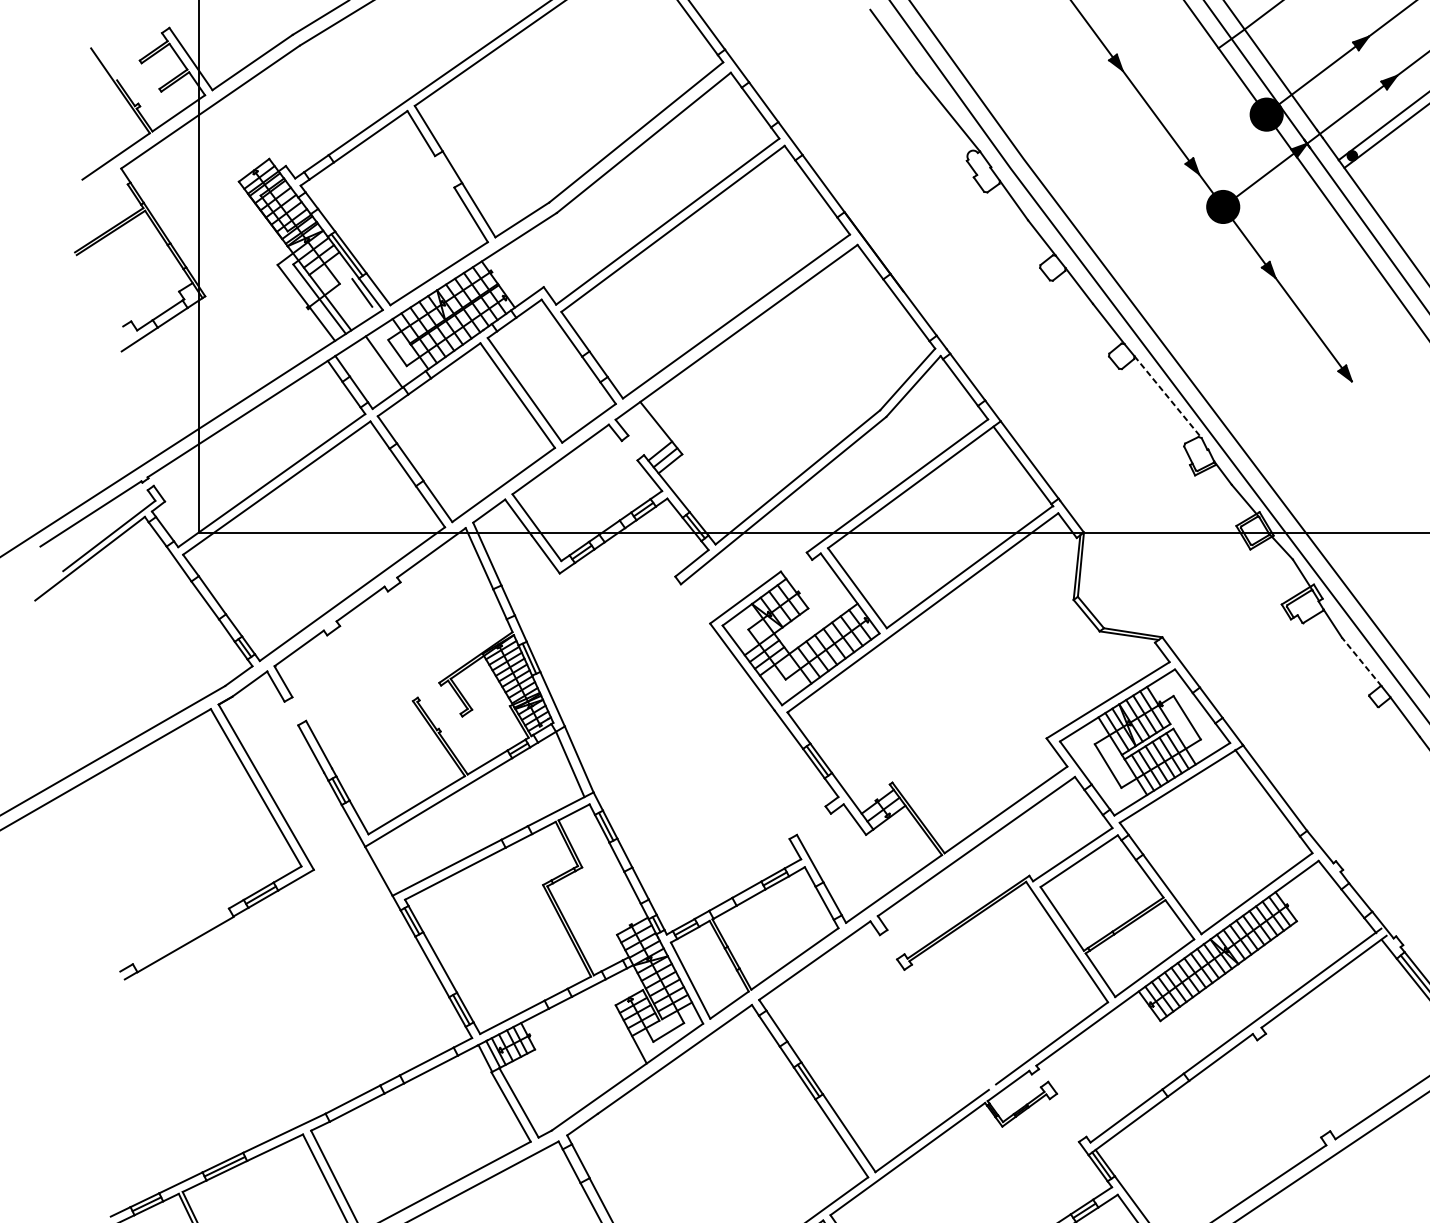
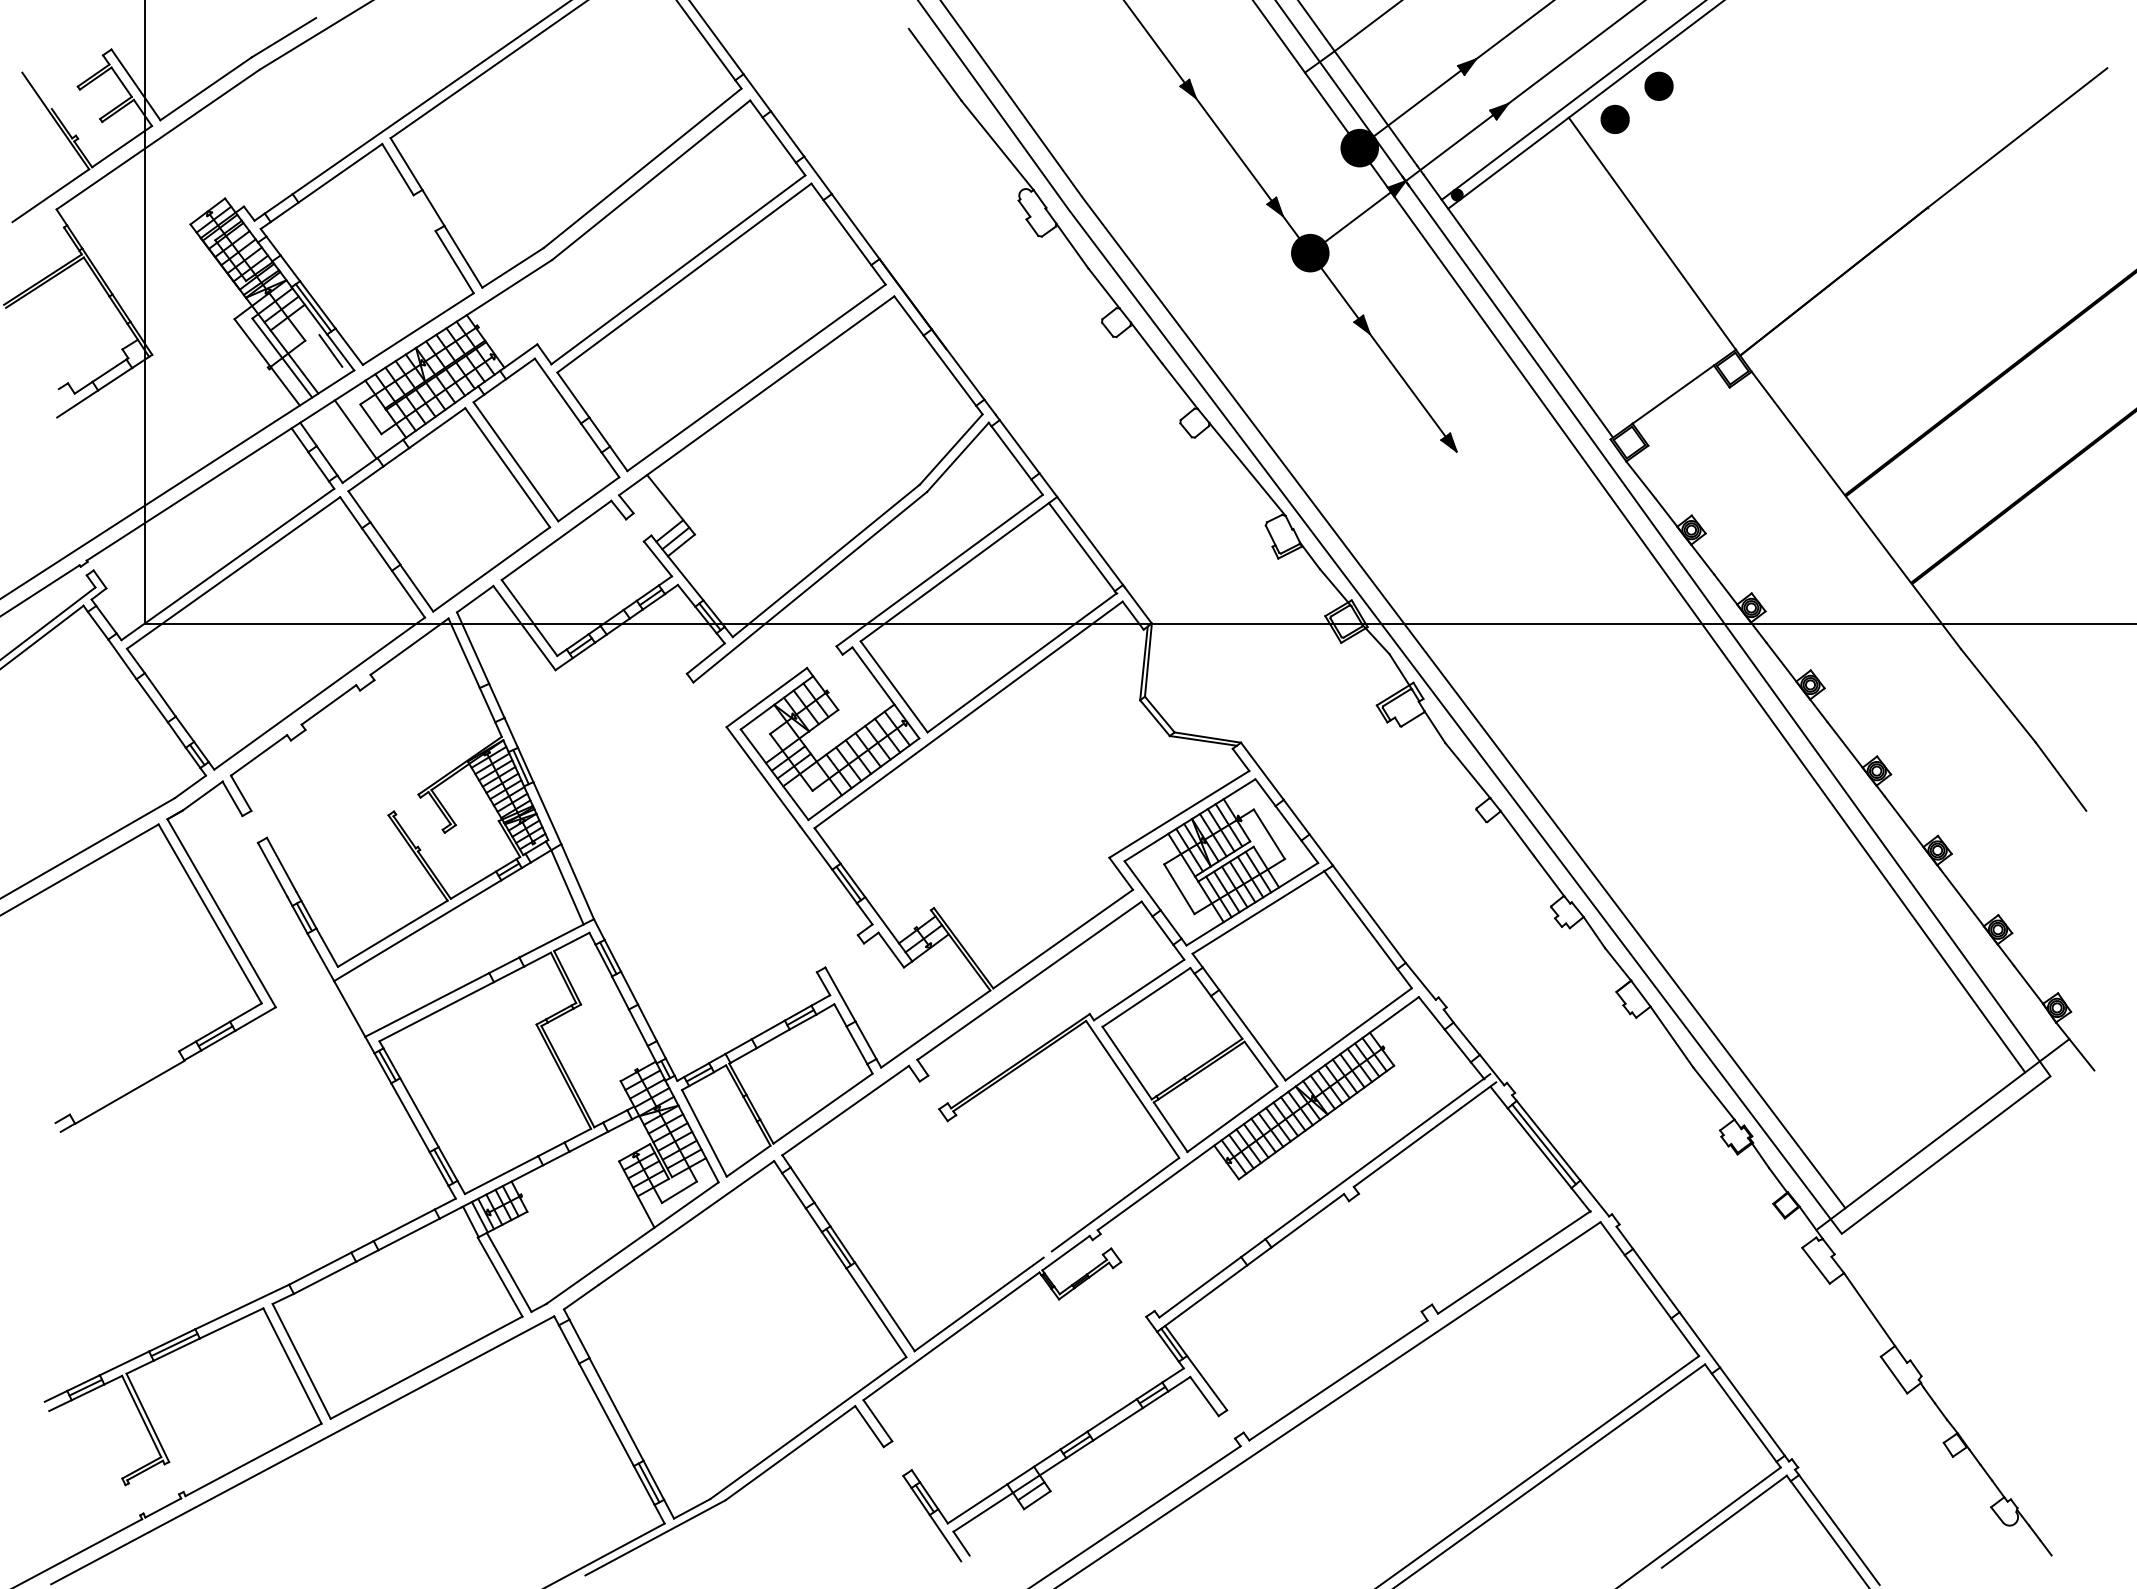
line: (1168, 397) -> (1247, 469), dashed -> solid
line: (1361, 661) -> (1467, 770), dashed -> solid

